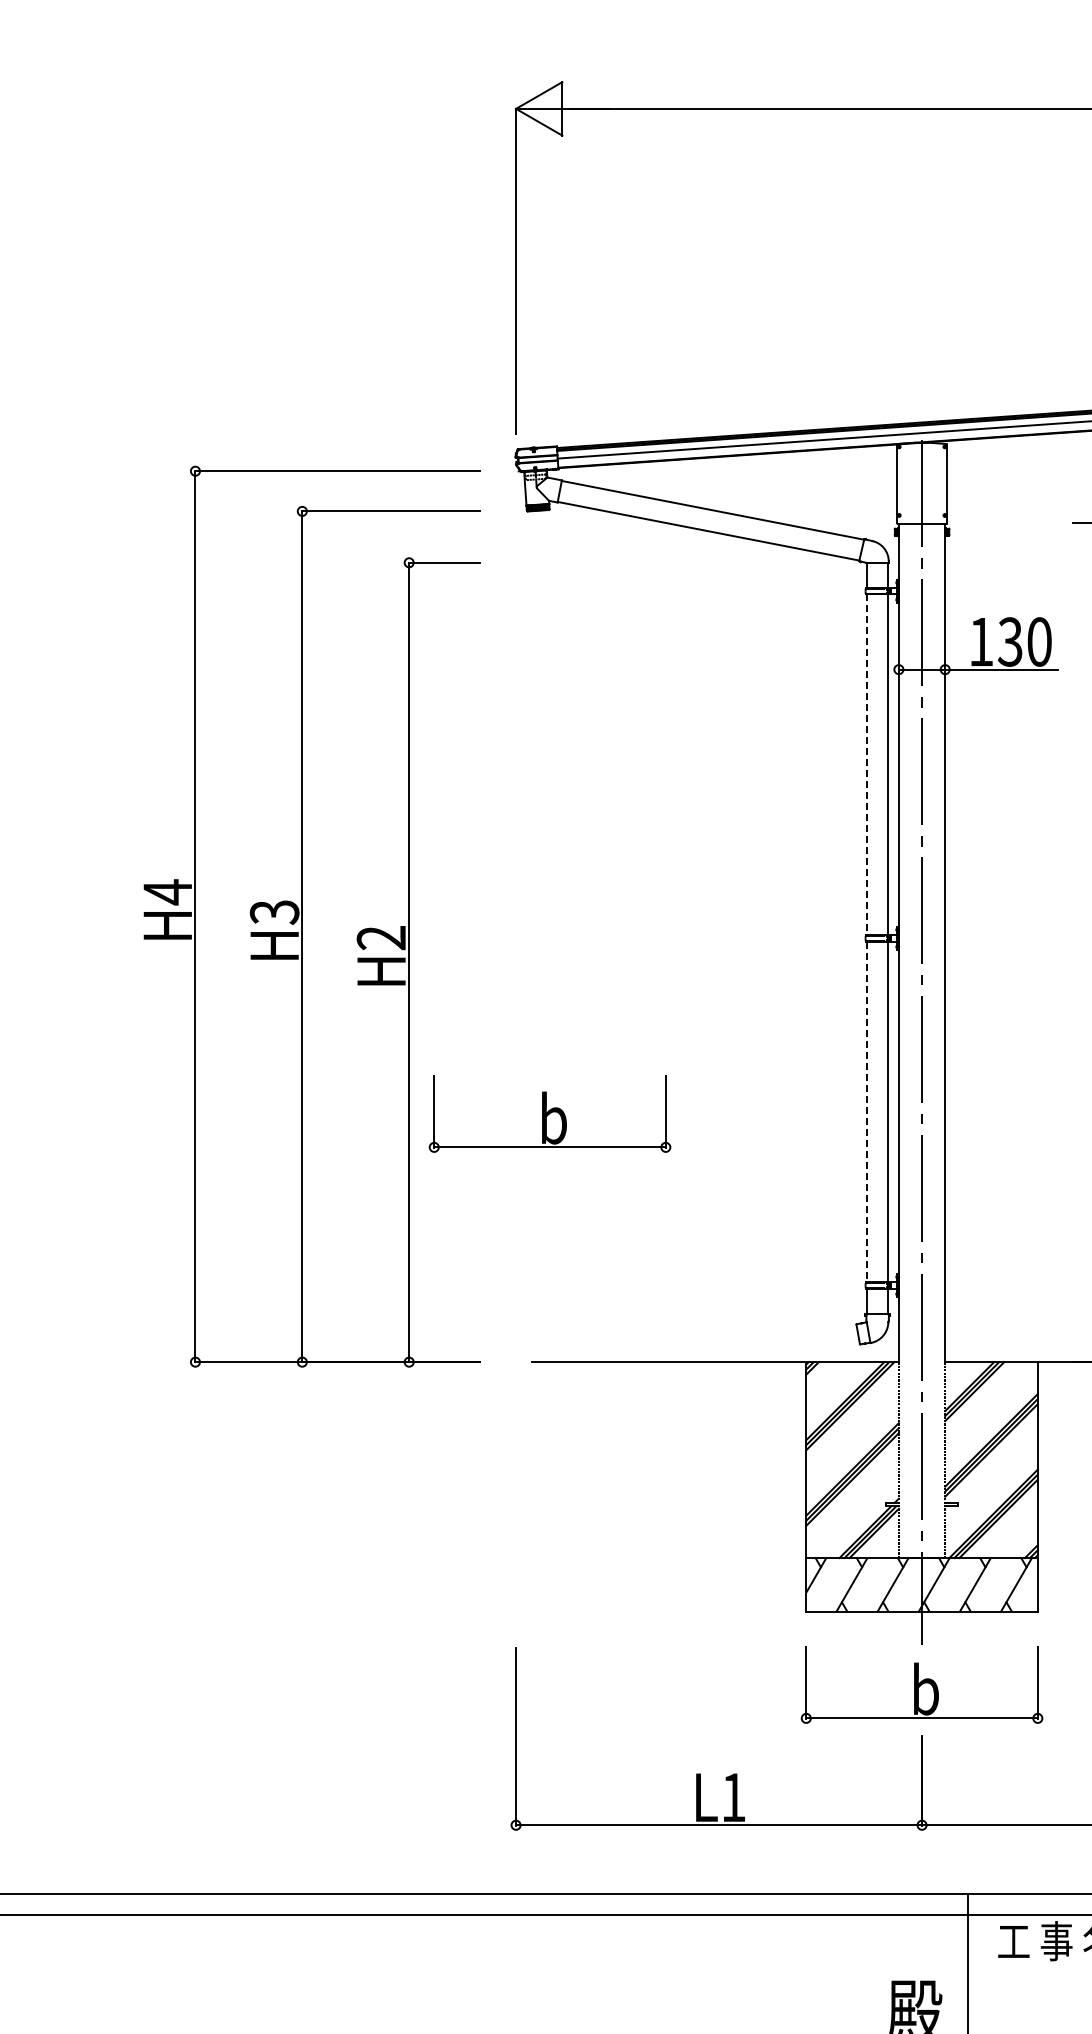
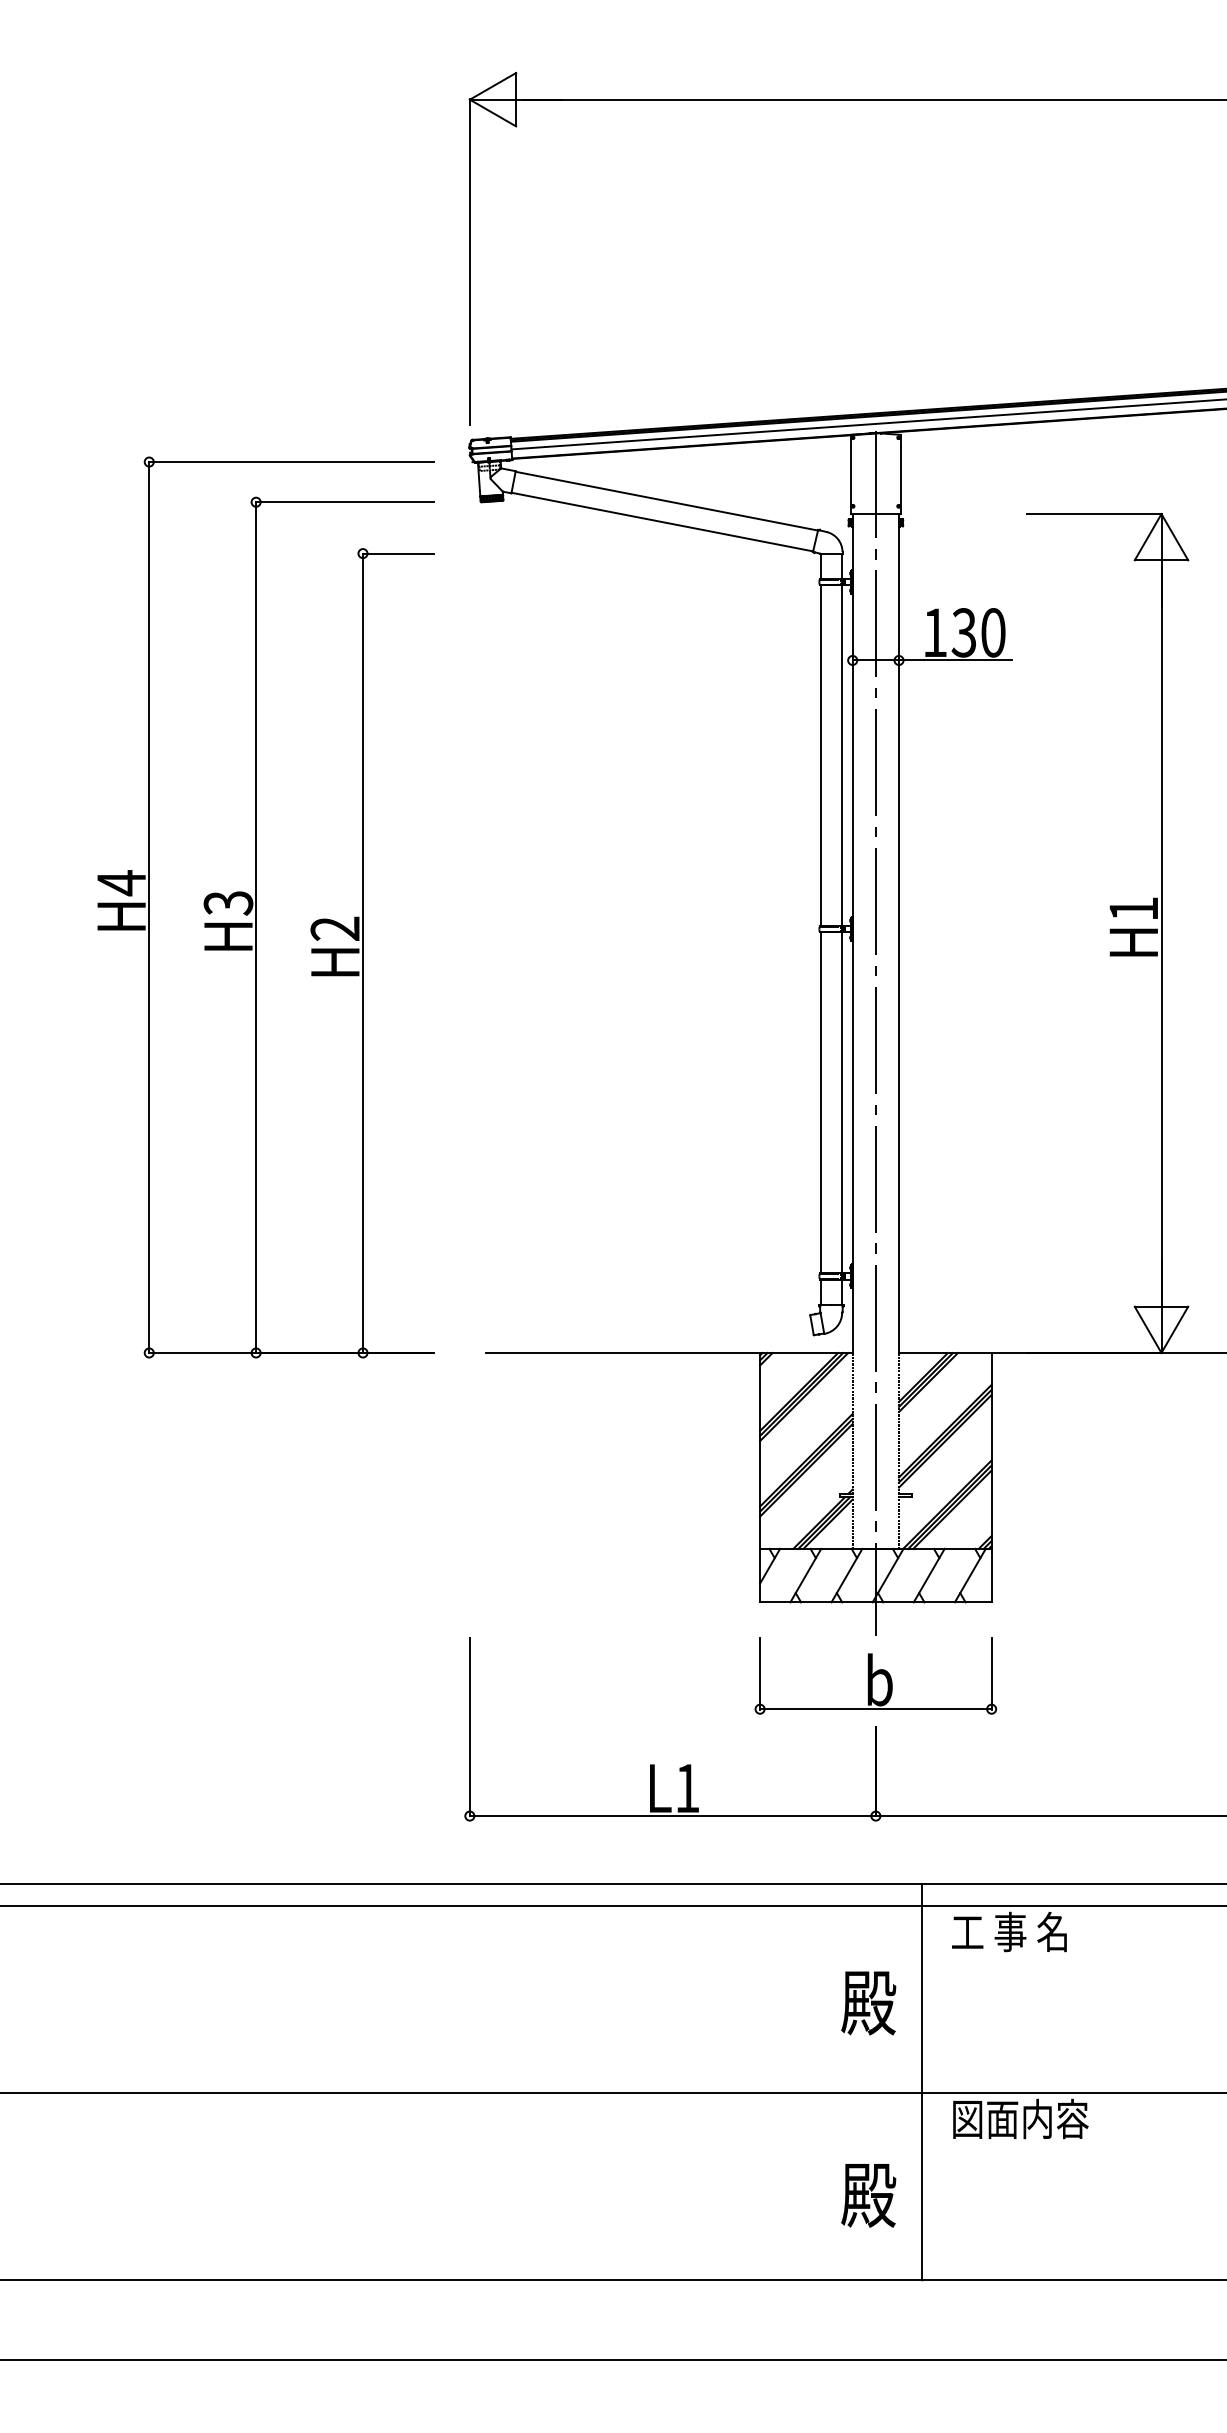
line: (866, 765) -> (820, 756), dashed -> solid
line: (866, 1112) -> (820, 1103), dashed -> solid
part: (549, 1113) -> (503, 1104), removed

